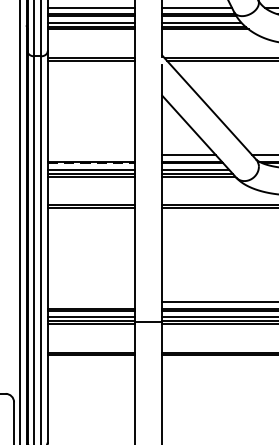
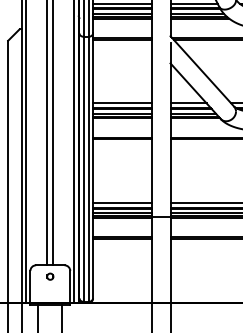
line: (91, 154) -> (122, 103), added
line: (91, 163) -> (122, 109), dashed -> solid
line: (91, 302) -> (122, 203), added

